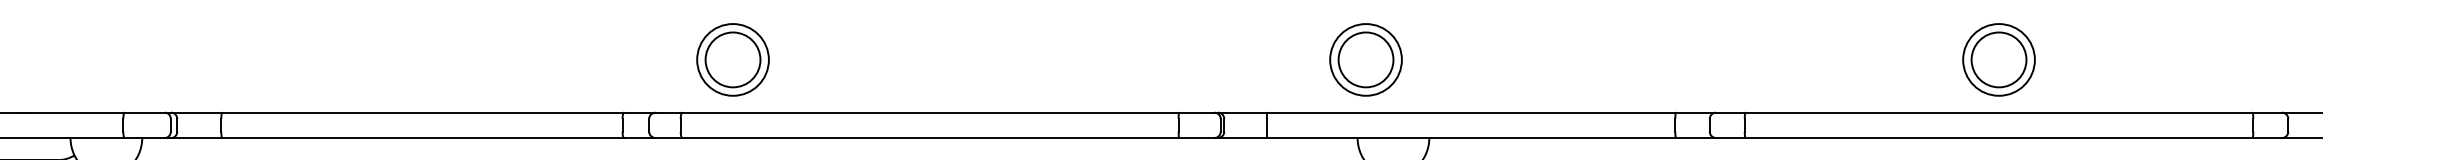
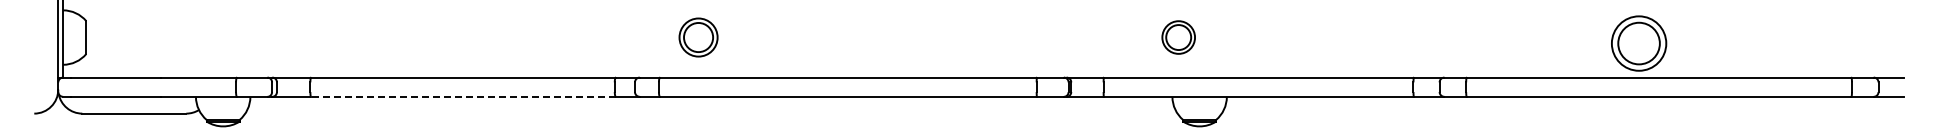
part: (732, 59) -> (698, 37), size x0.7
part: (1365, 59) -> (1178, 37), size x0.6
part: (1999, 59) -> (1639, 43), moved
line: (423, 137) -> (463, 96), solid -> dashed

